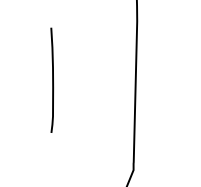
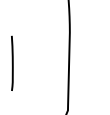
line: (52, 78) -> (12, 62), moved

